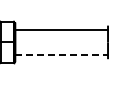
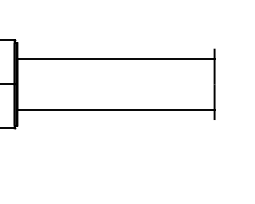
line: (62, 54) -> (117, 110), dashed -> solid

